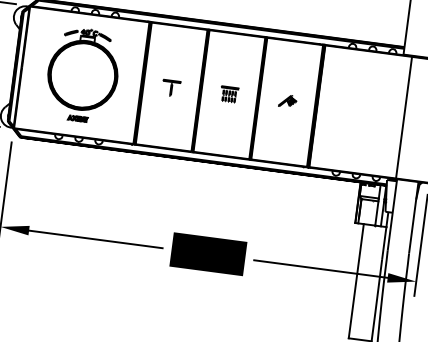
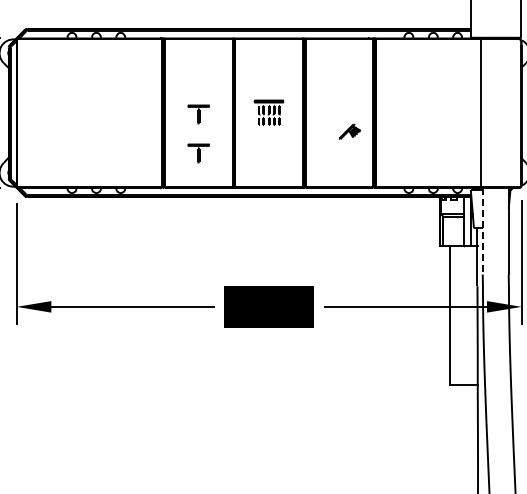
part: (82, 74) -> (90, 112), removed
part: (229, 94) -> (269, 112), size x1.4
part: (288, 101) -> (350, 131), moved
part: (166, 120) -> (198, 153), added
line: (392, 215) -> (482, 231), solid -> dashed

